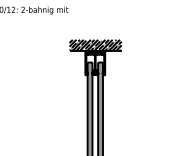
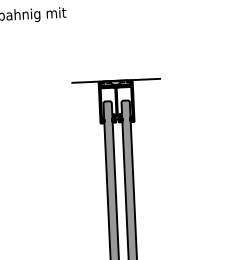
hatch: (95, 44) -> (115, 69), removed

